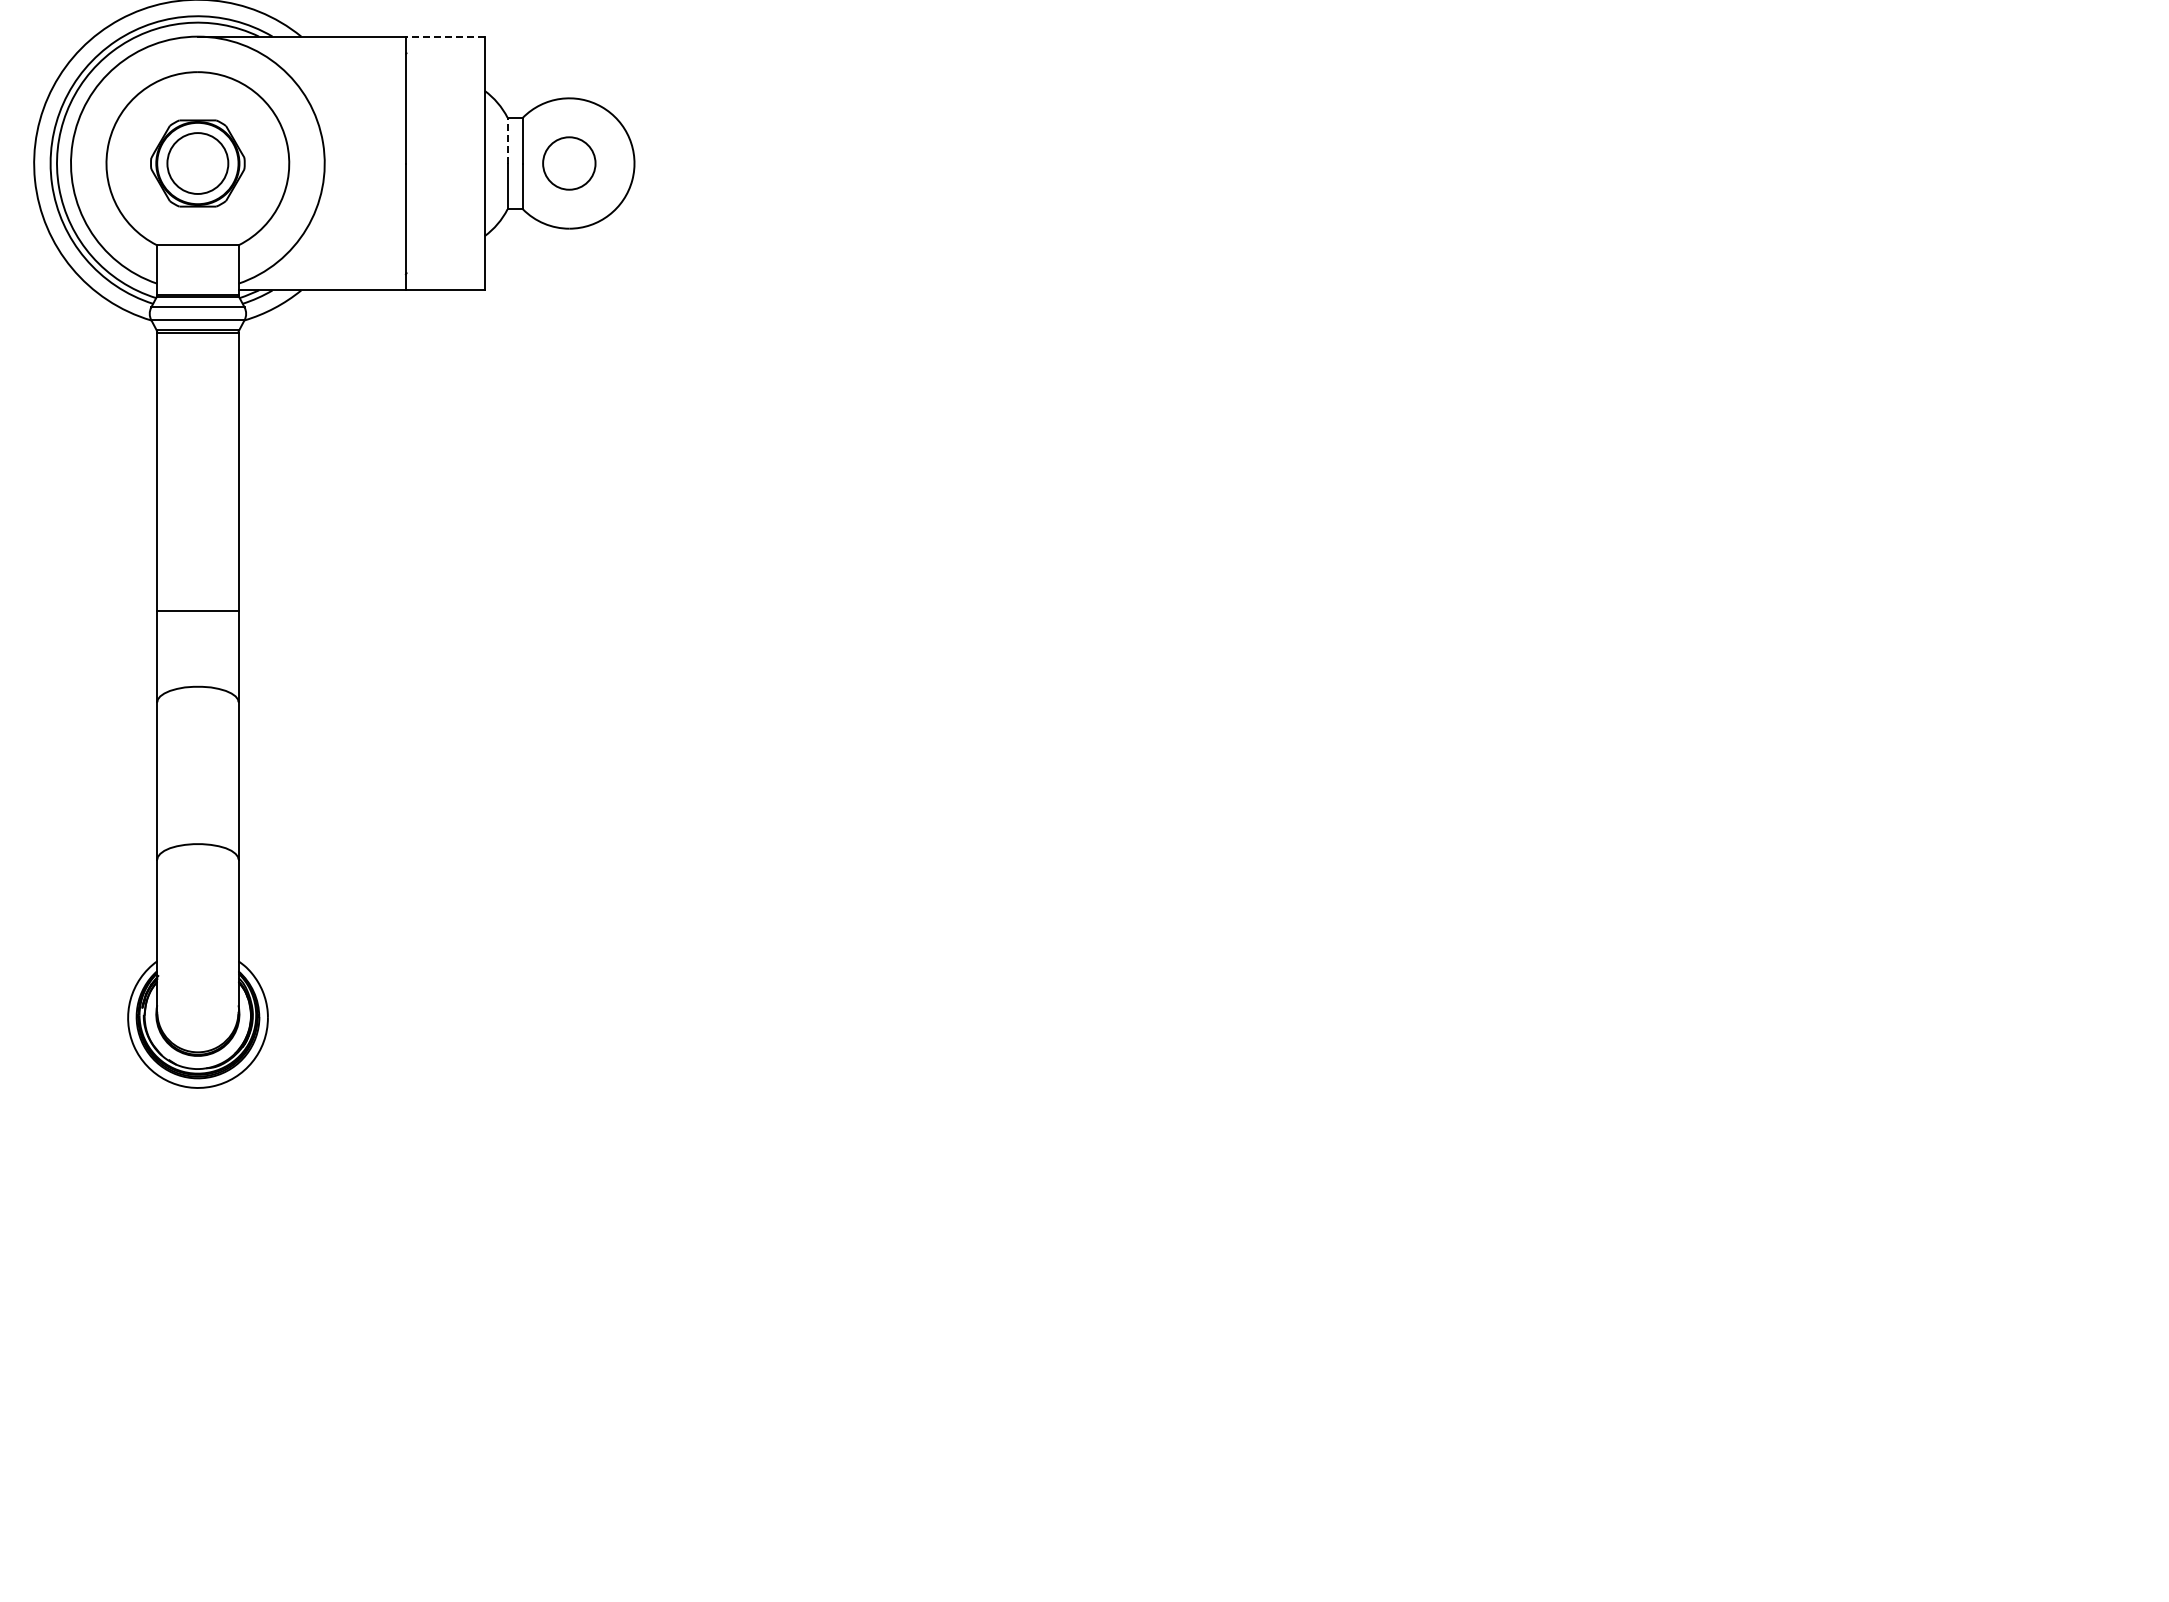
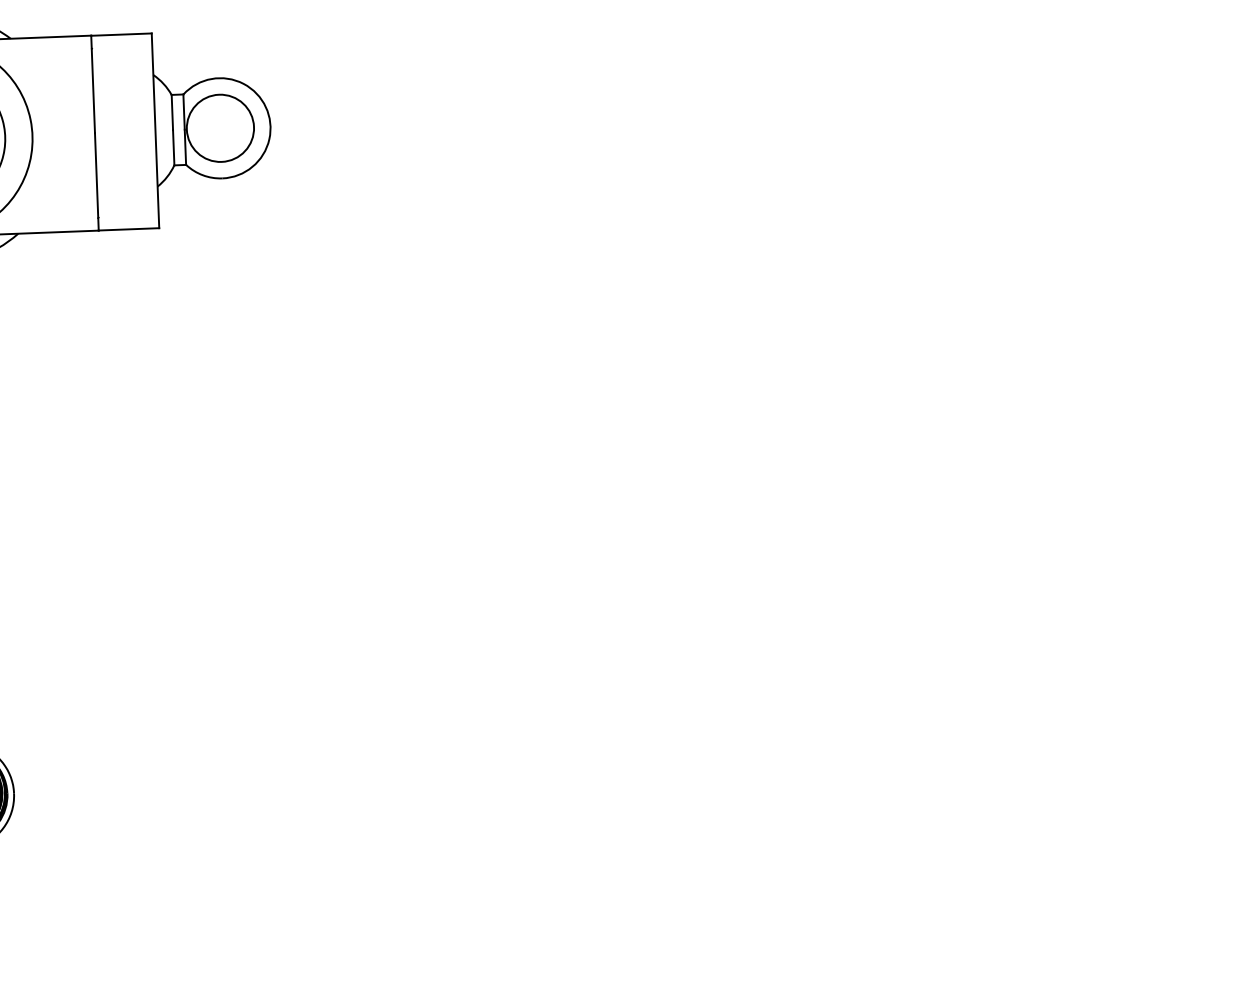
line: (444, 36) -> (120, 34), dashed -> solid
line: (507, 140) -> (172, 112), dashed -> solid
circle: (569, 163) -> (220, 128), size x1.67

